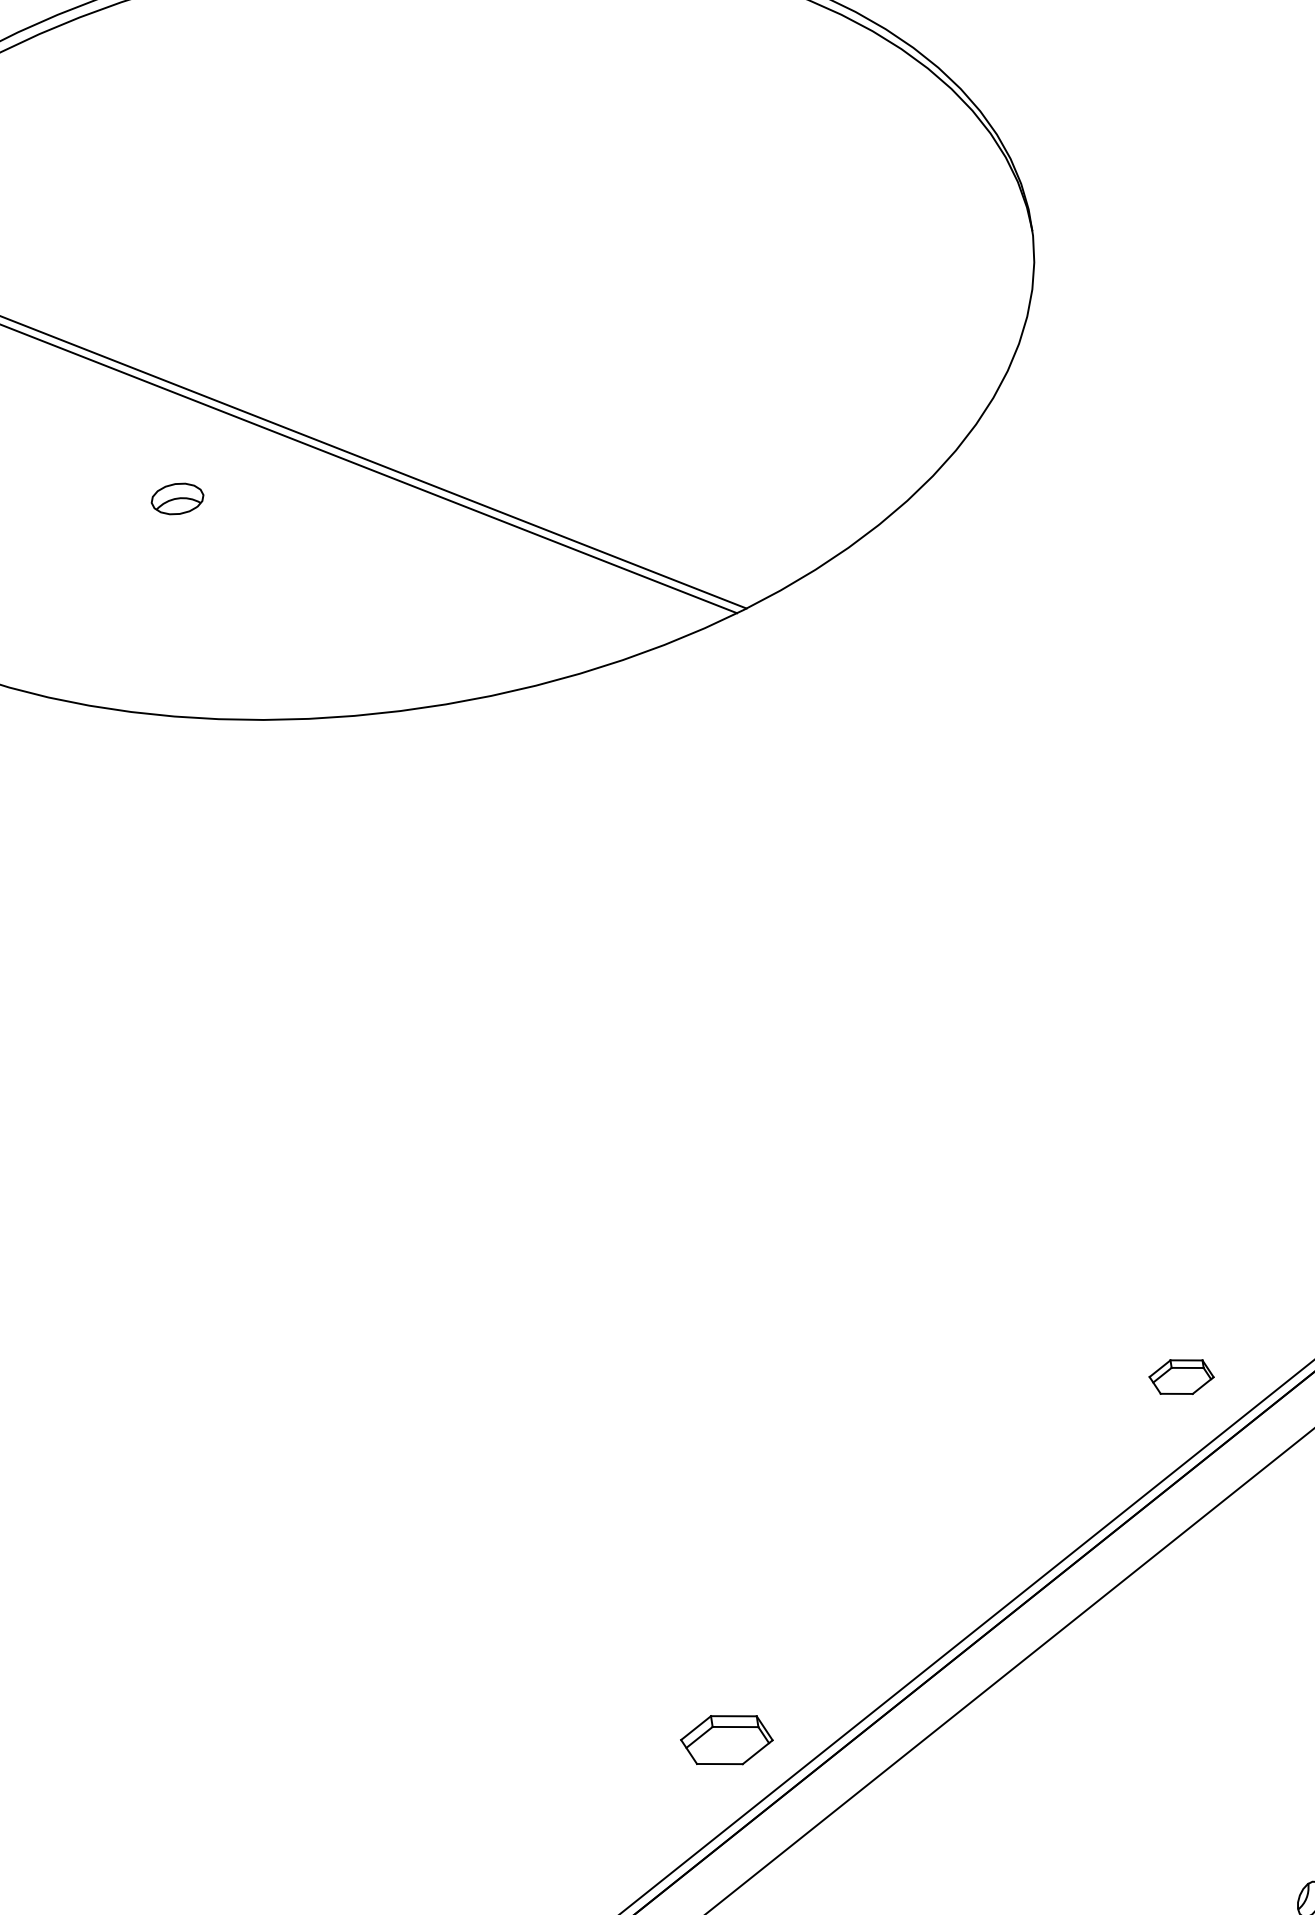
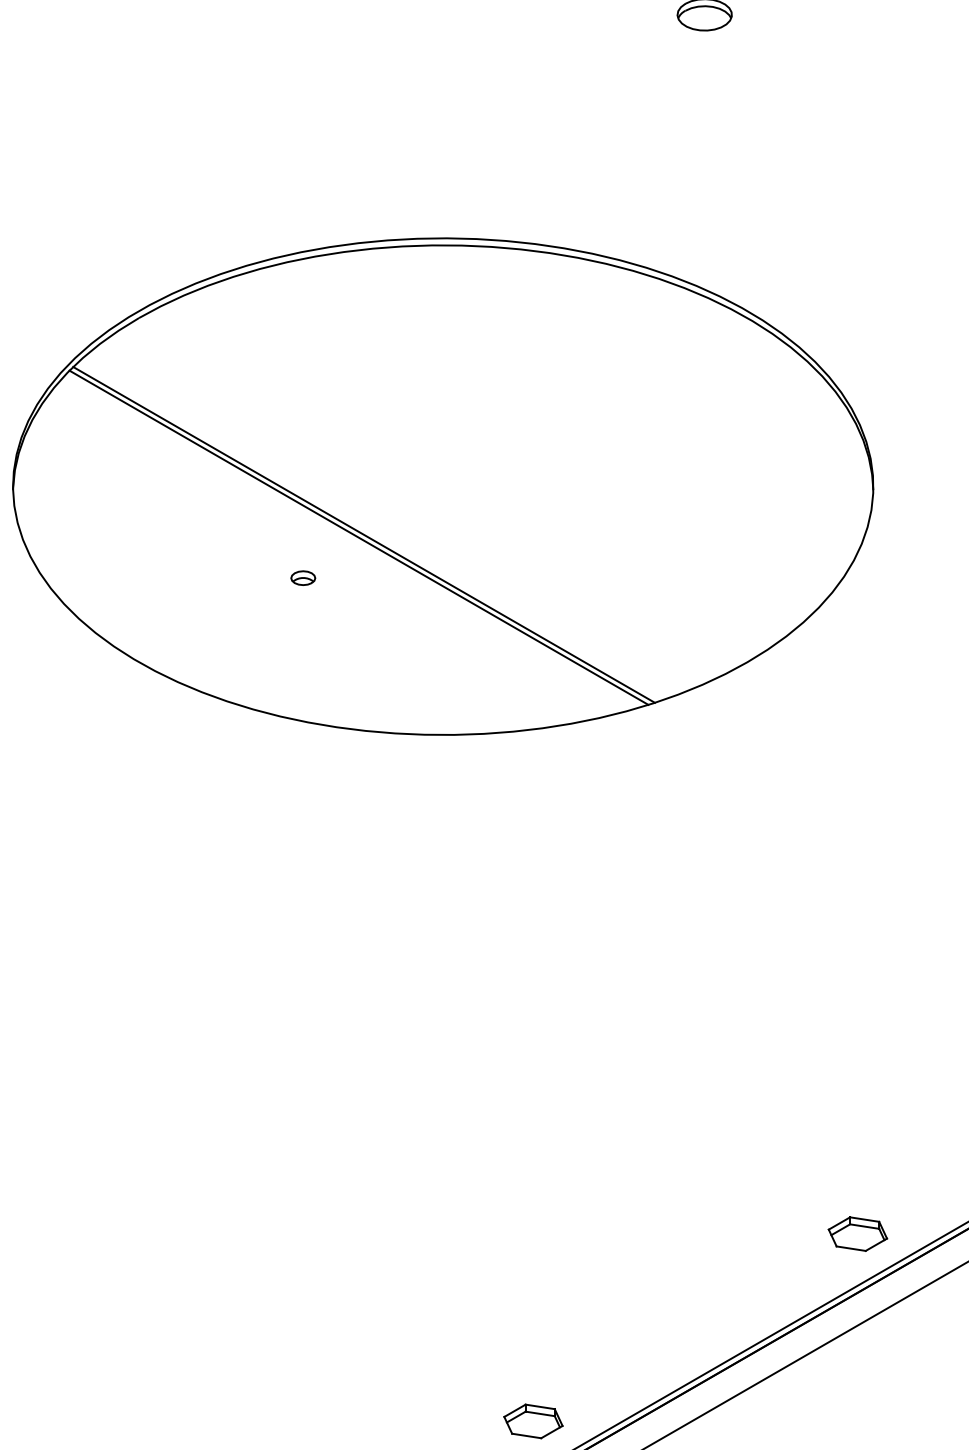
part: (177, 497) -> (303, 577), size x0.71
part: (1180, 1376) -> (857, 1233), size x1.43

